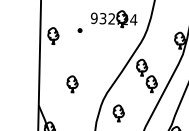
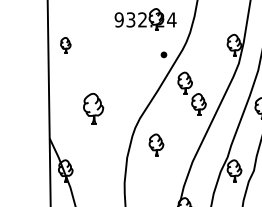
part: (79, 30) -> (163, 54), moved
part: (53, 35) -> (65, 44), size x0.7
part: (72, 84) -> (93, 108), size x1.4

